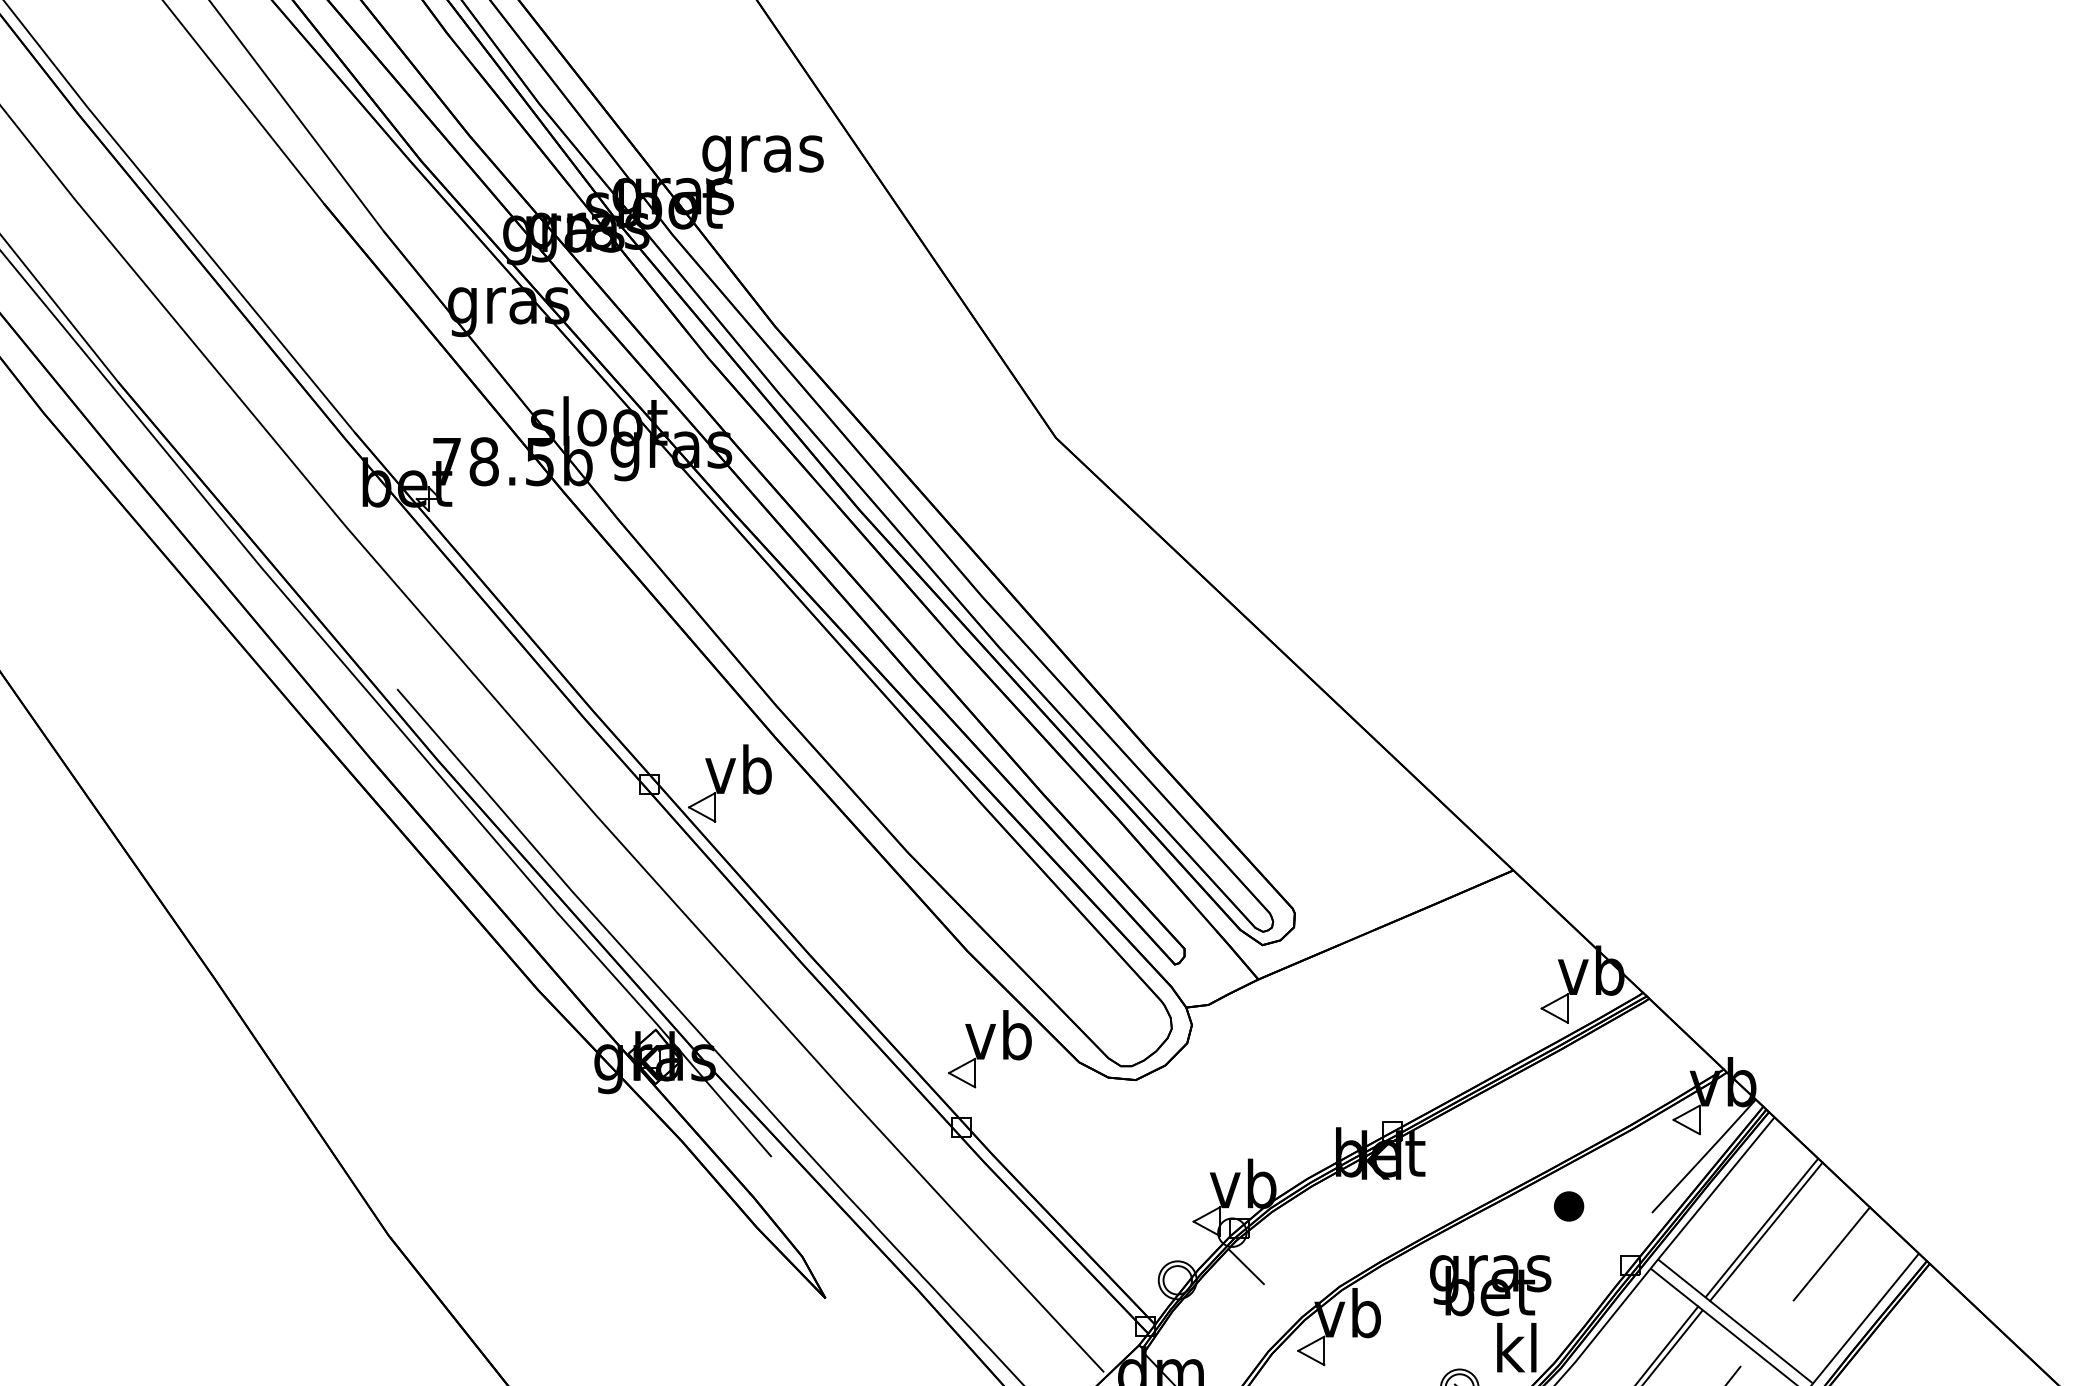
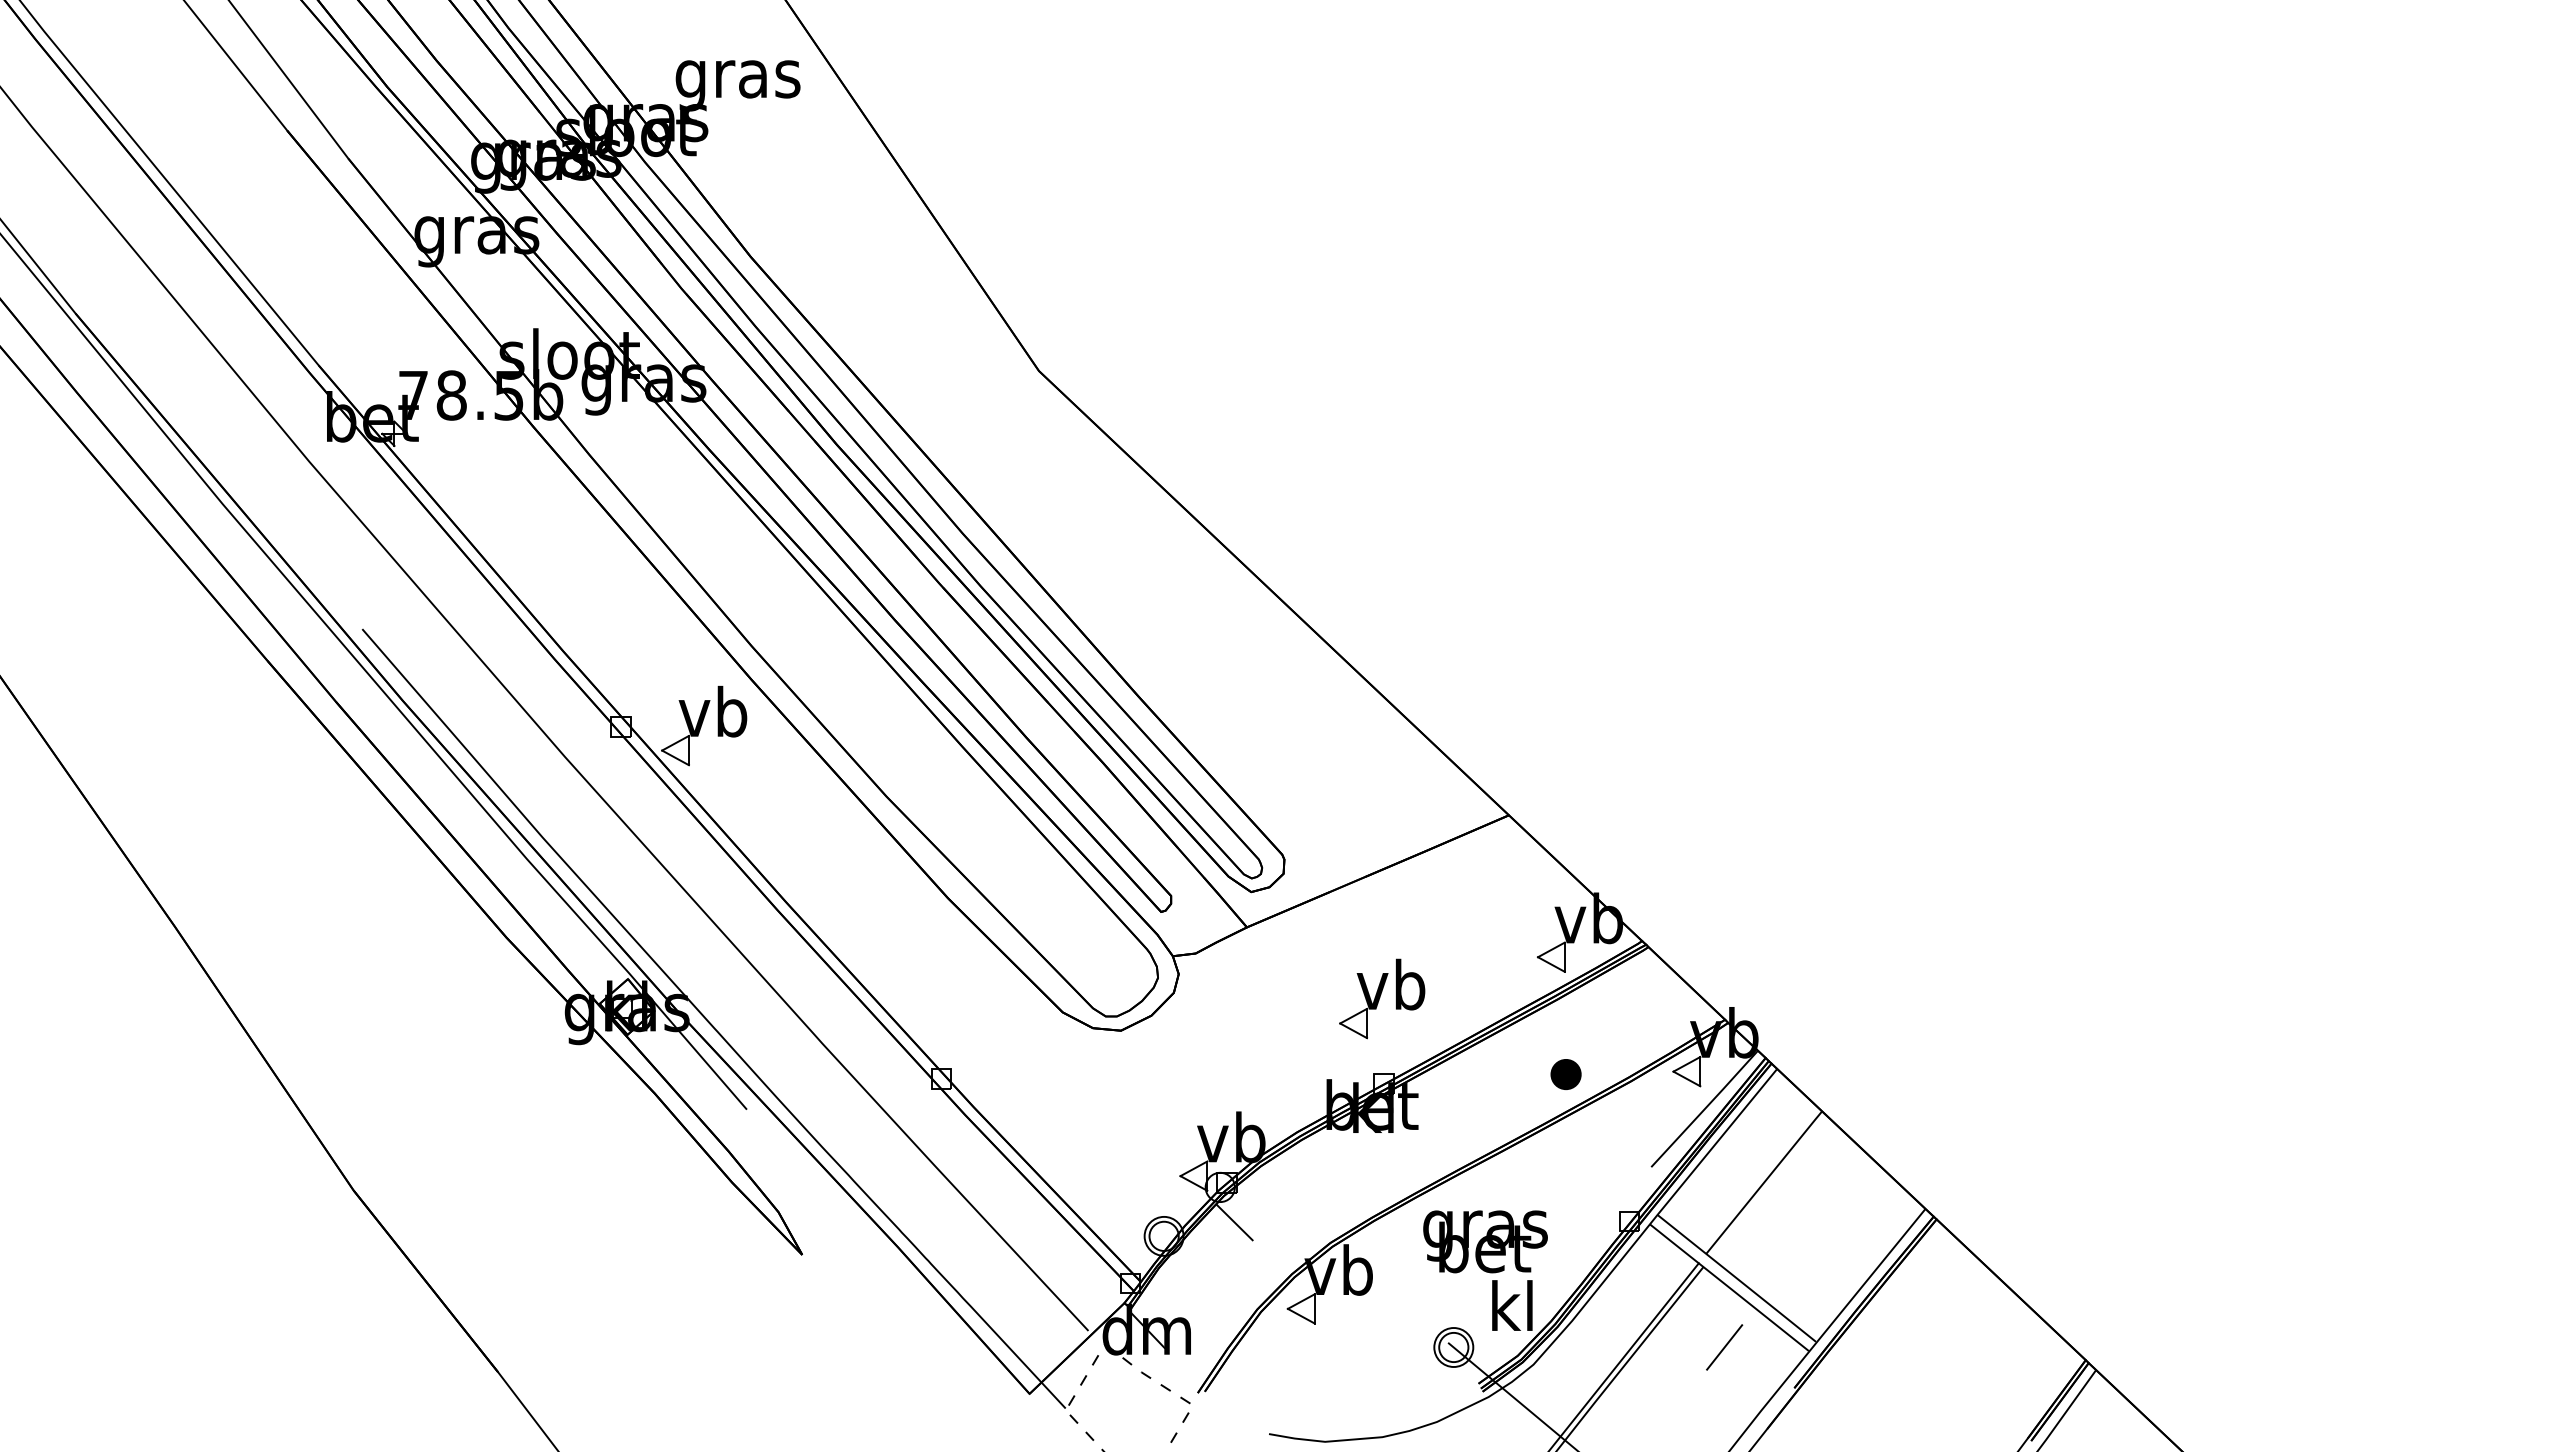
part: (990, 1048) -> (1382, 998), moved
part: (1568, 1206) -> (1565, 1074), moved
line: (1766, 1231) -> (1768, 1186), removed
line: (1831, 1254) -> (1835, 1209), removed

